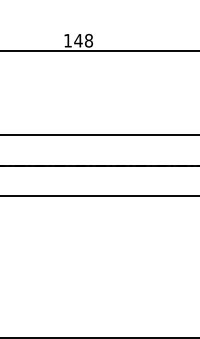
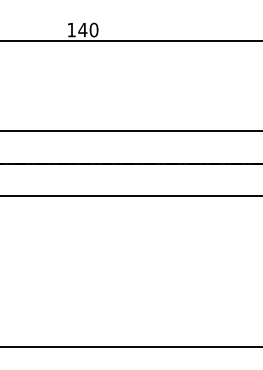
text: (88, 41) -> (93, 30), 148 -> 140

